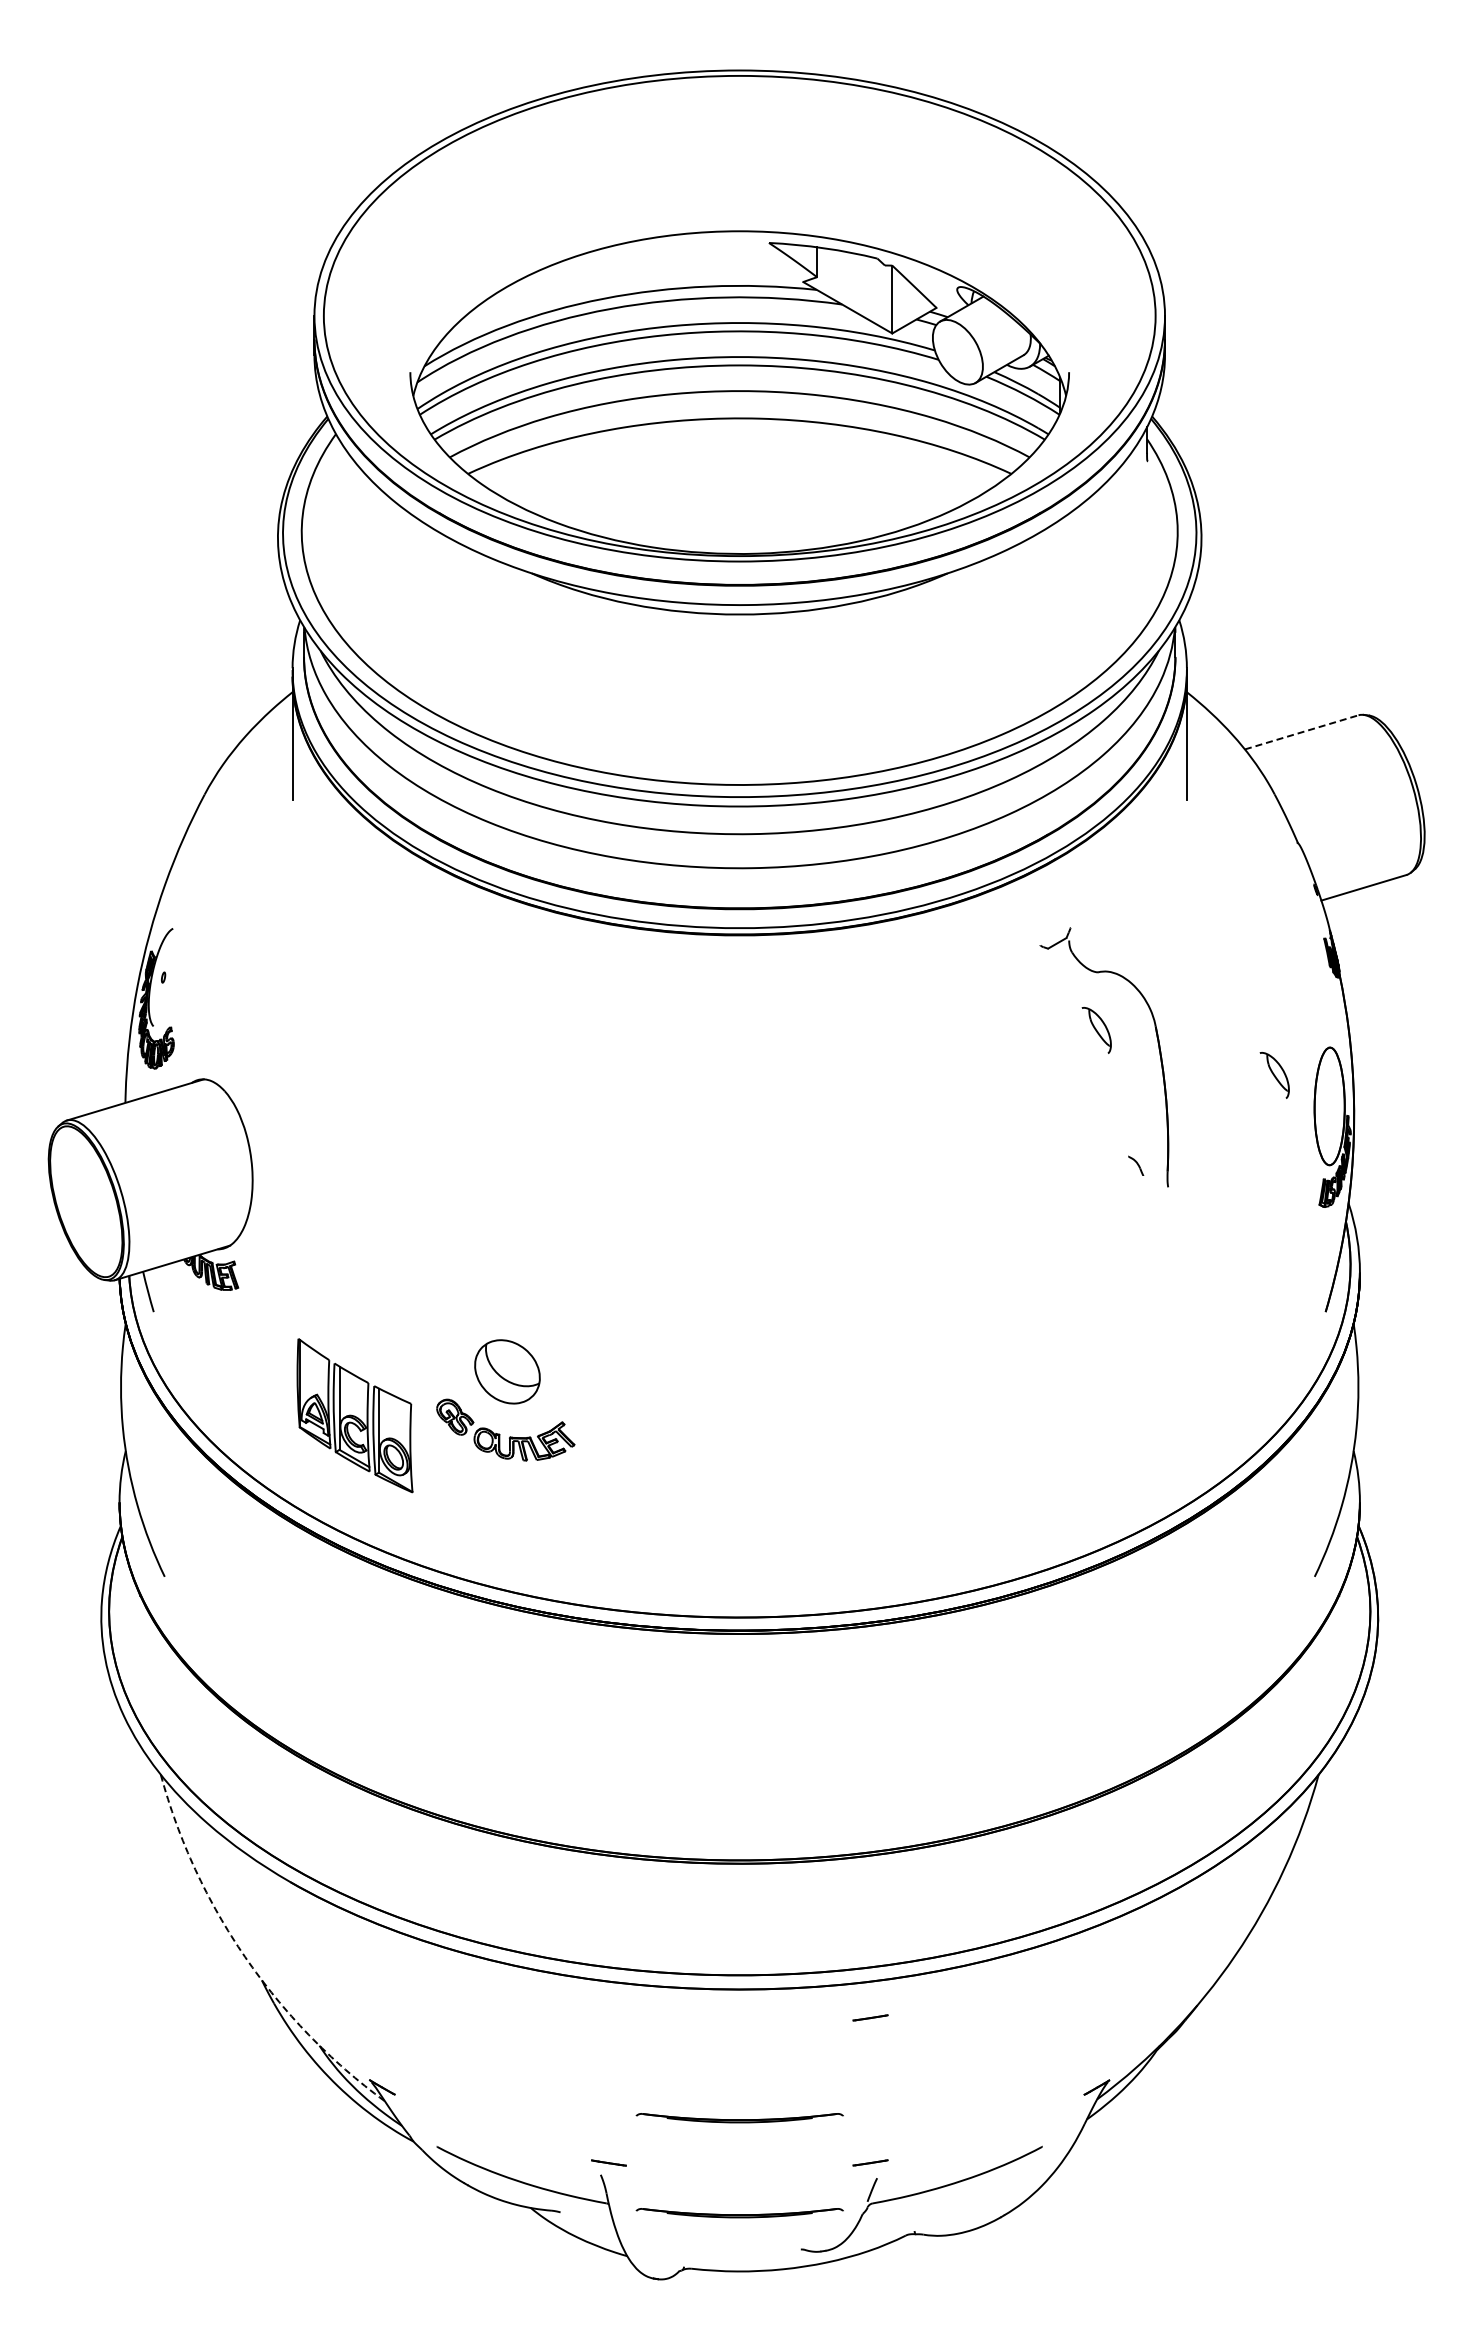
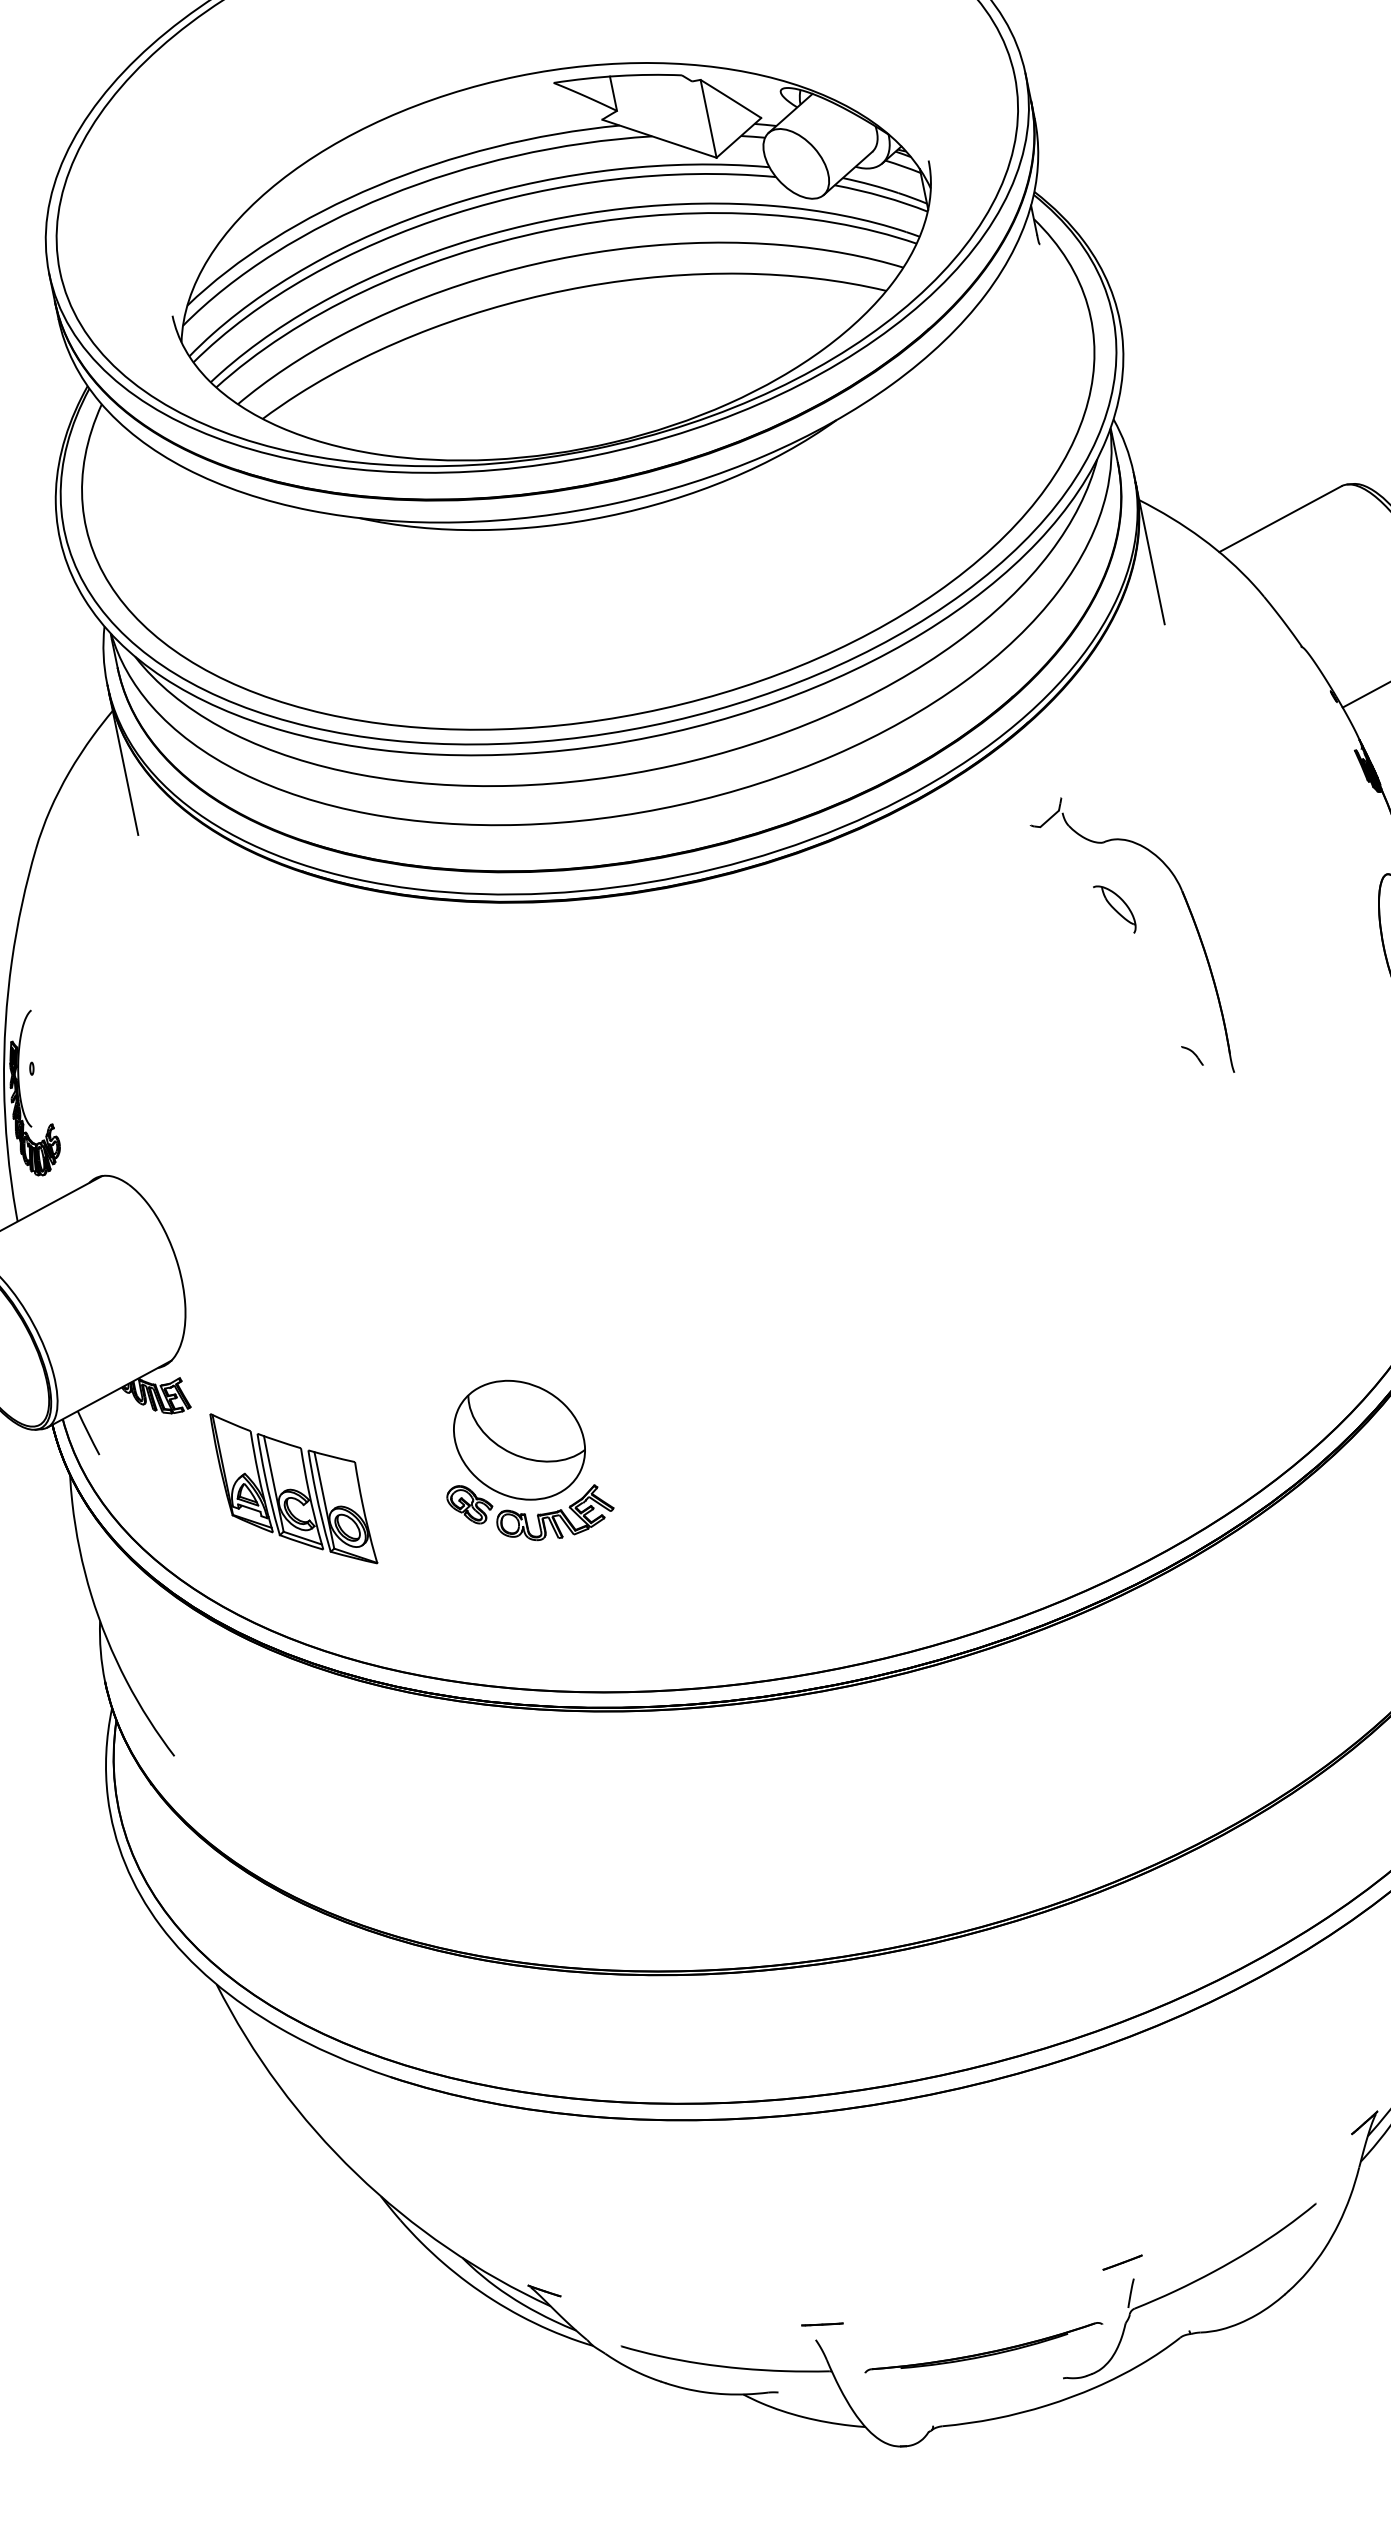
line: (1302, 732) -> (1281, 519), dashed -> solid
part: (1274, 1075) -> (1330, 919), removed
part: (507, 1371) -> (519, 1439), size x1.67
part: (354, 1415) -> (292, 1488), moved
arc: (245, 1957) -> (356, 2174), dashed -> solid
line: (870, 2017) -> (1088, 2095), removed
part: (739, 2118) -> (961, 2242), removed

